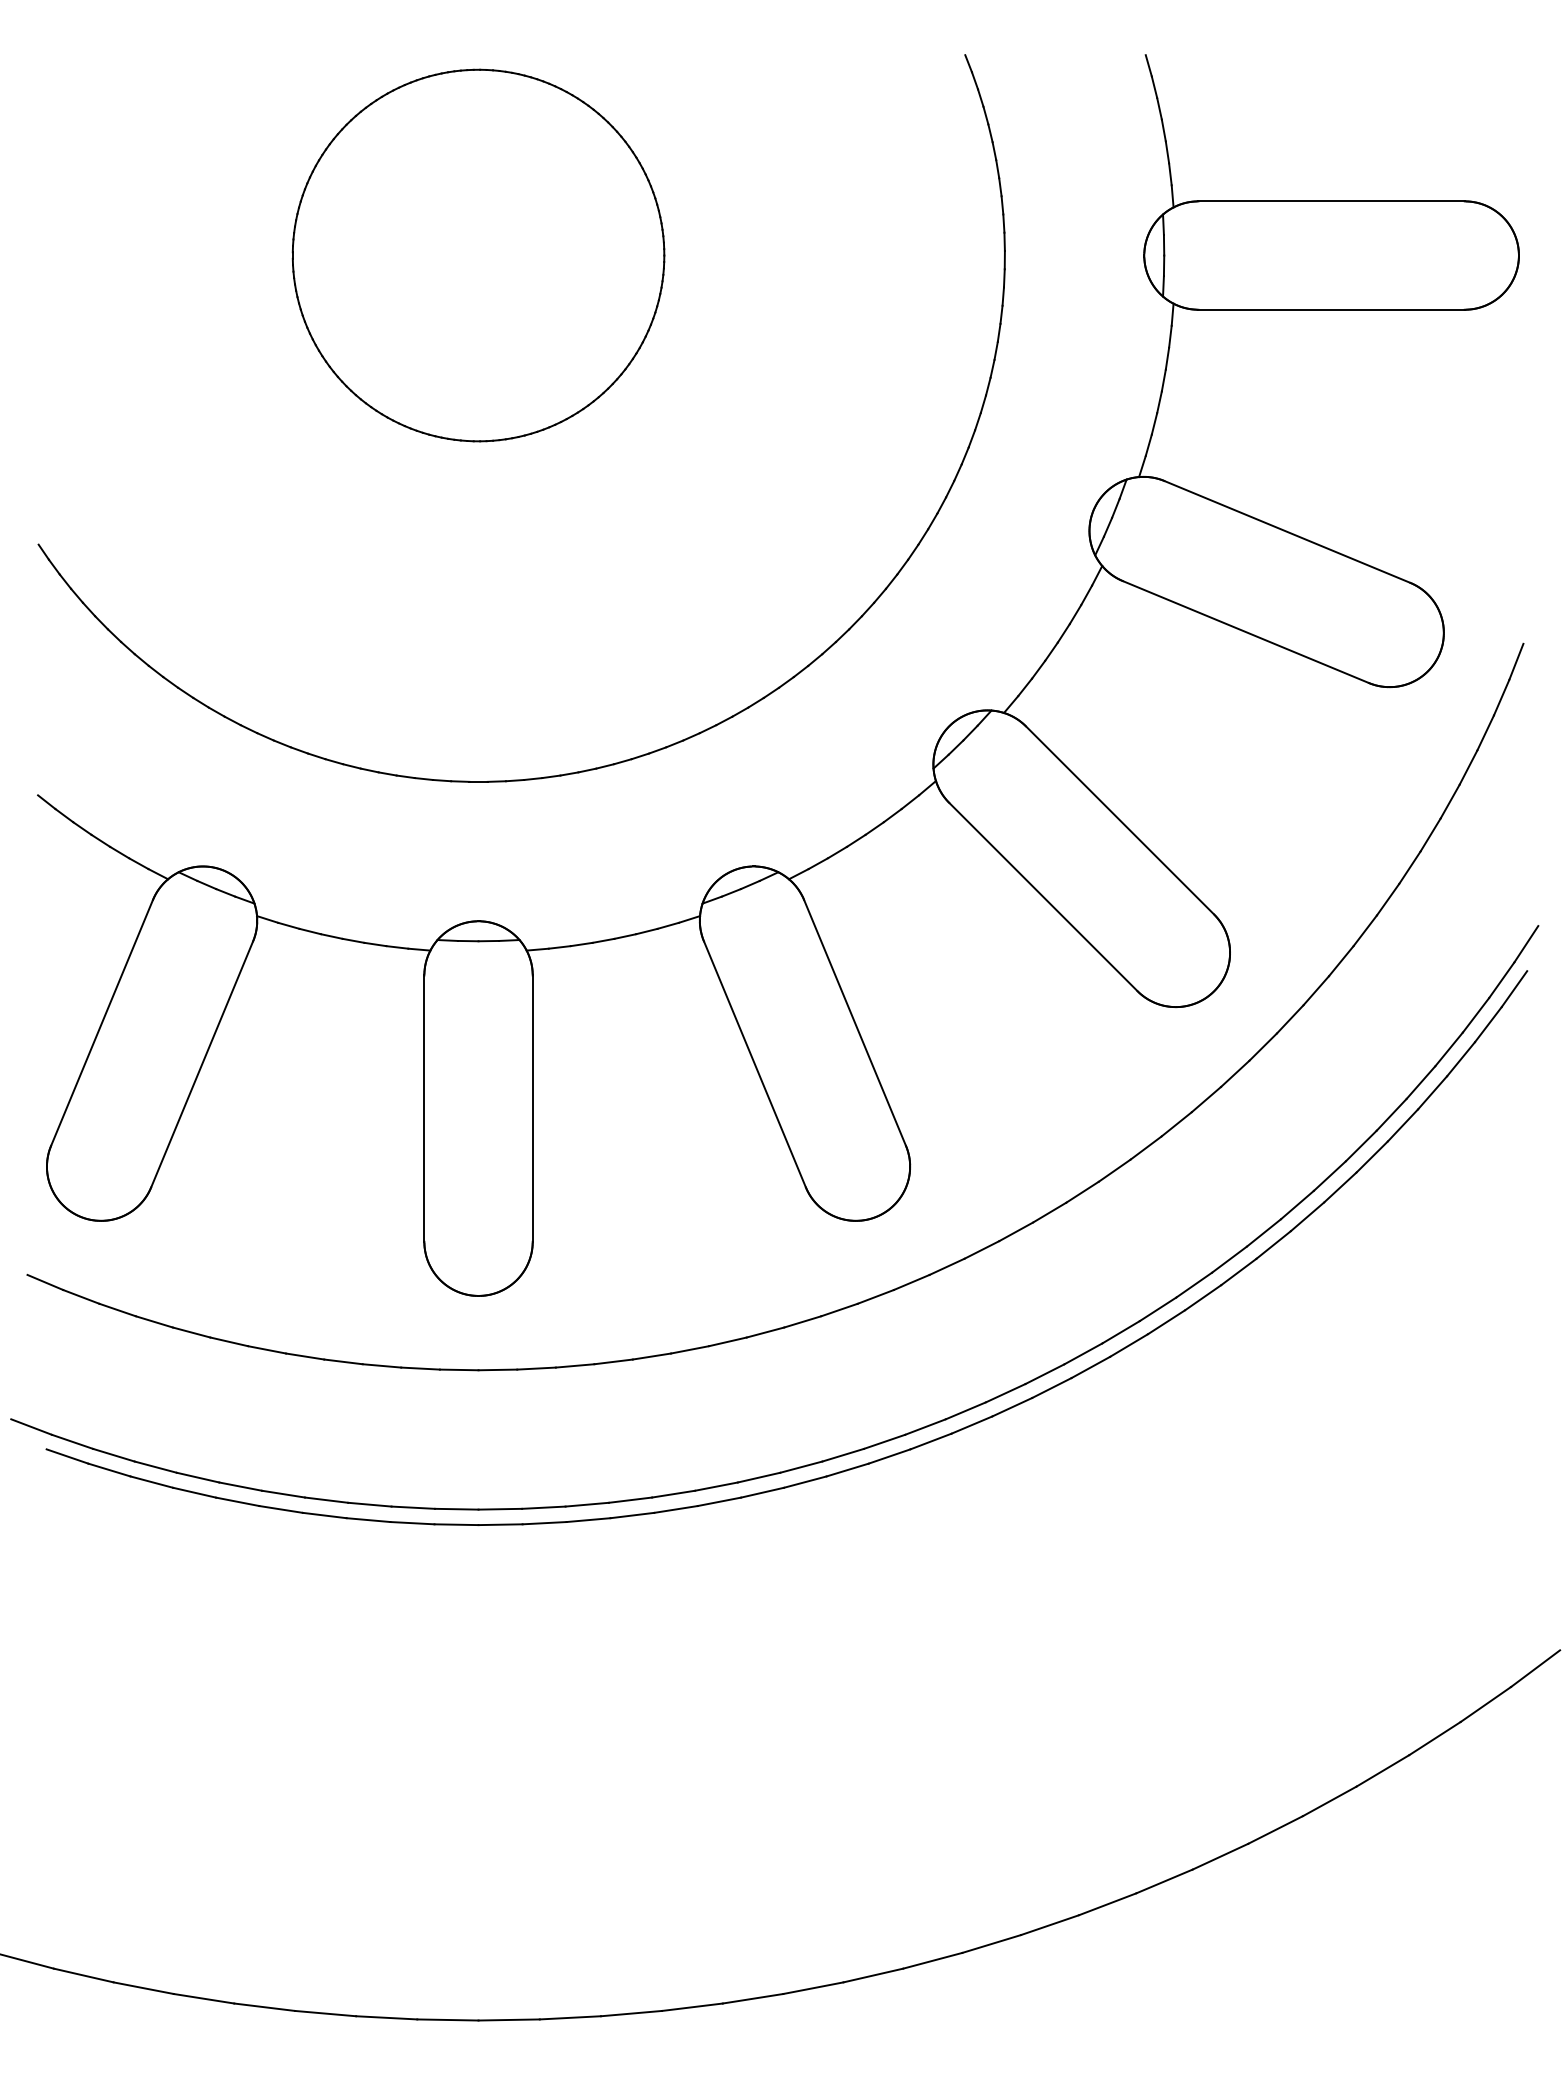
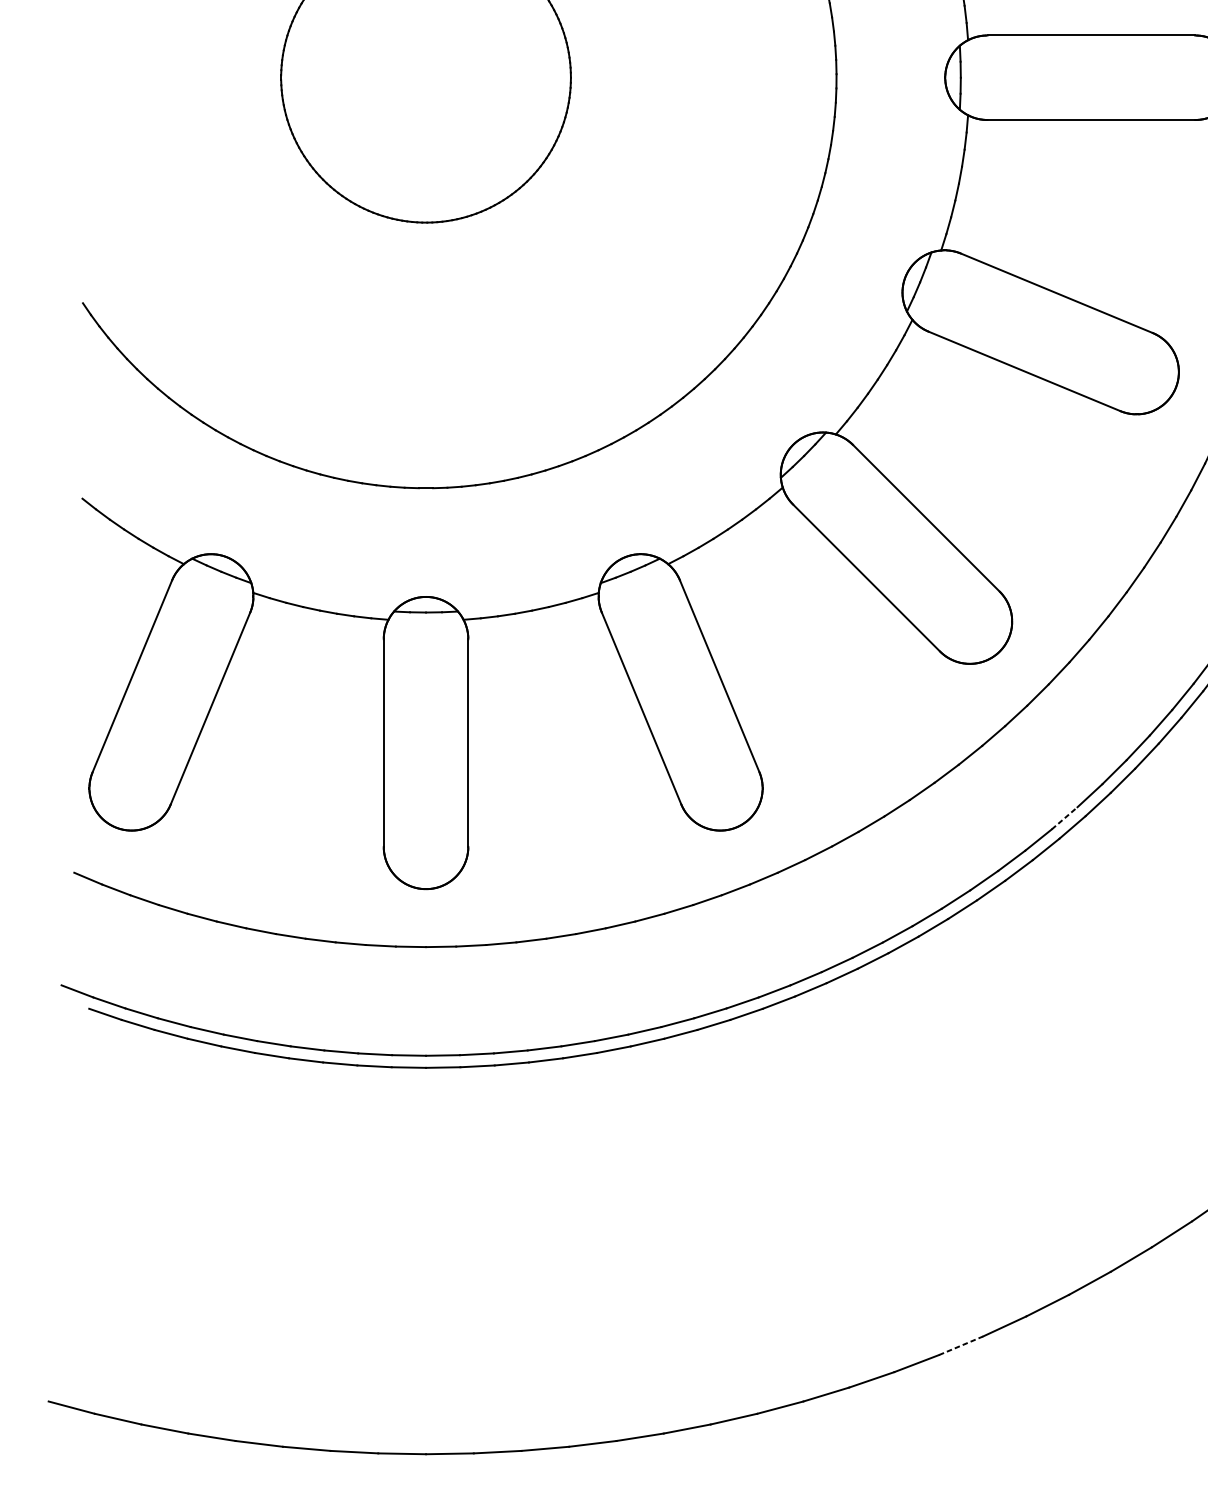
line: (1297, 1205) -> (1064, 818), solid -> dashed
line: (1164, 1881) -> (961, 1345), solid -> dashed

